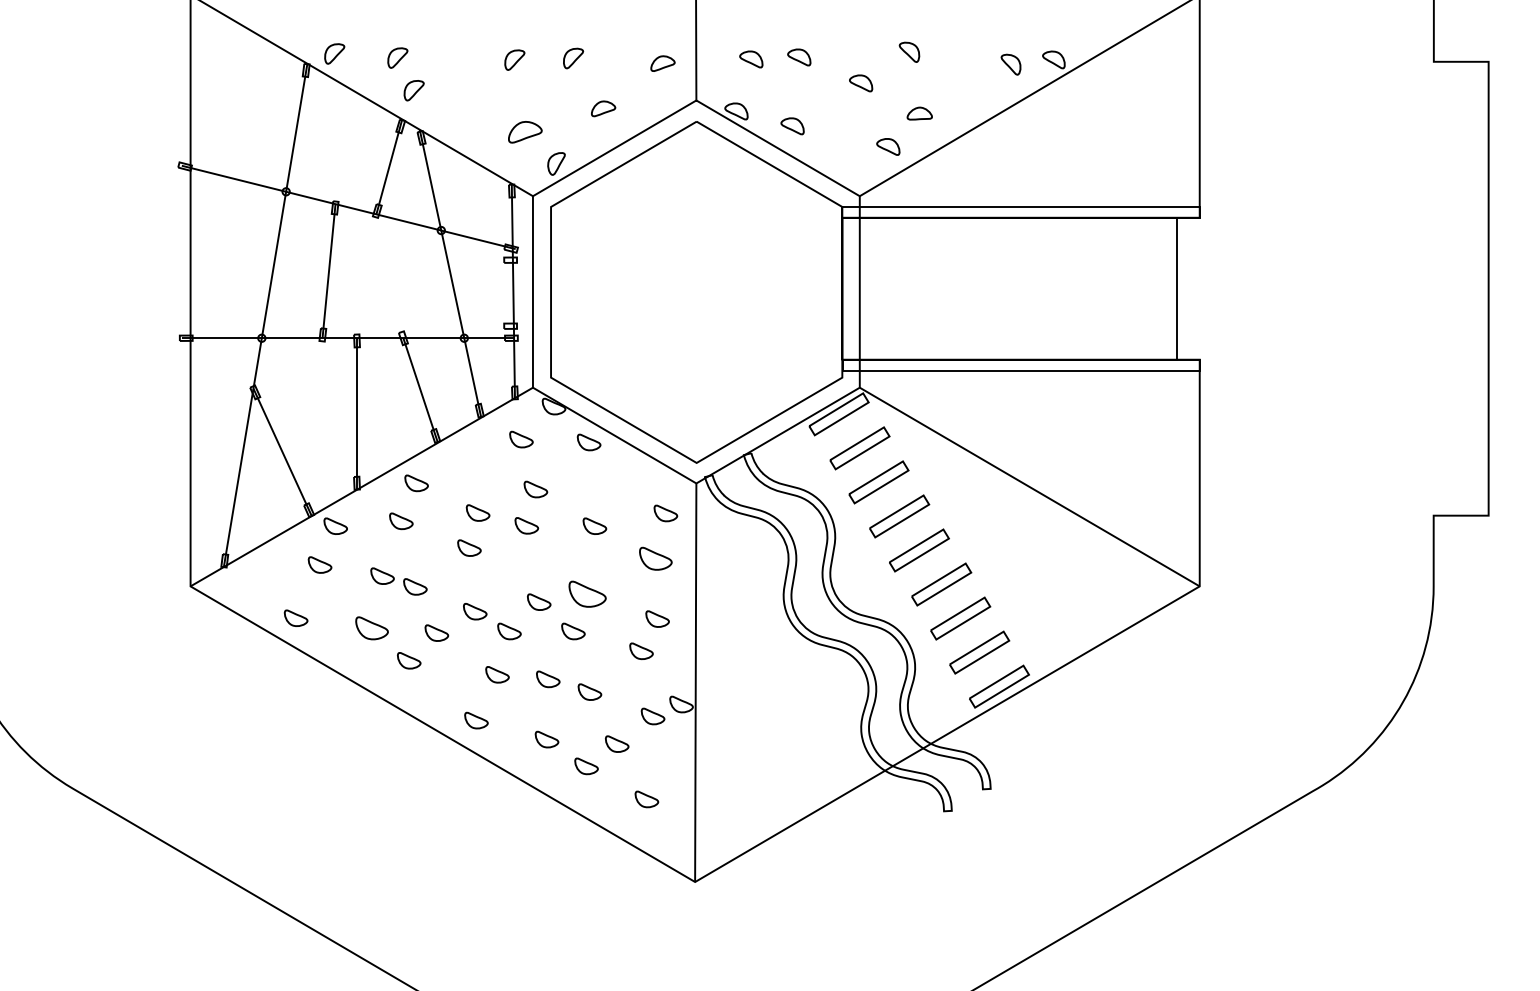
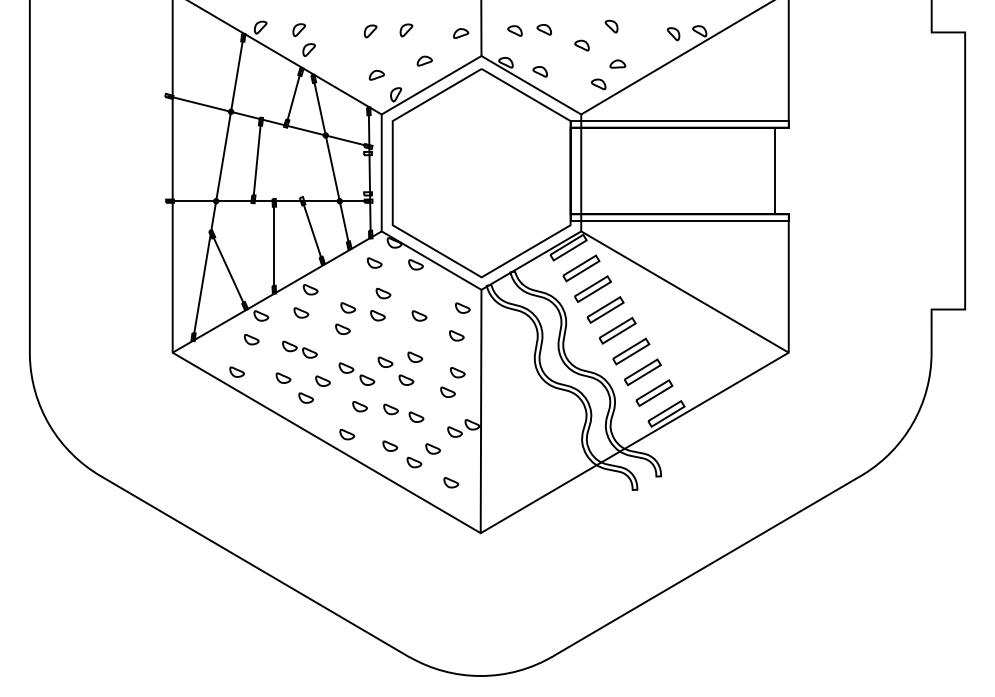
part: (524, 130) -> (376, 74), size x0.71
part: (655, 558) -> (456, 335), size x0.71
part: (588, 592) -> (415, 356), size x0.62
part: (372, 627) -> (283, 377), size x0.71

